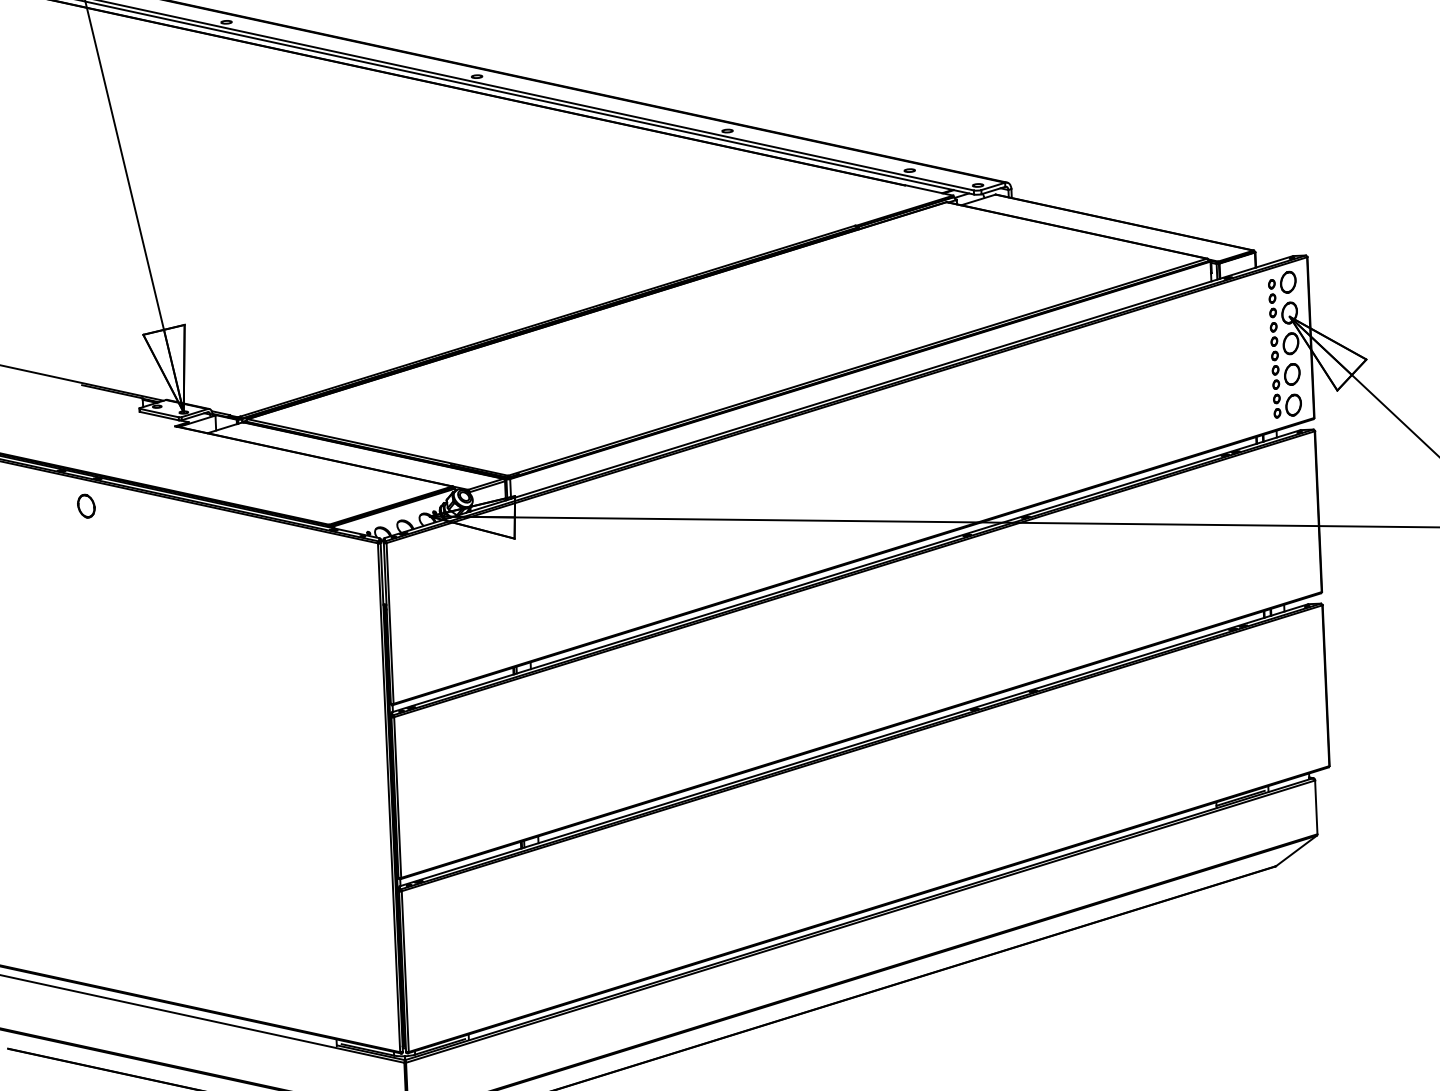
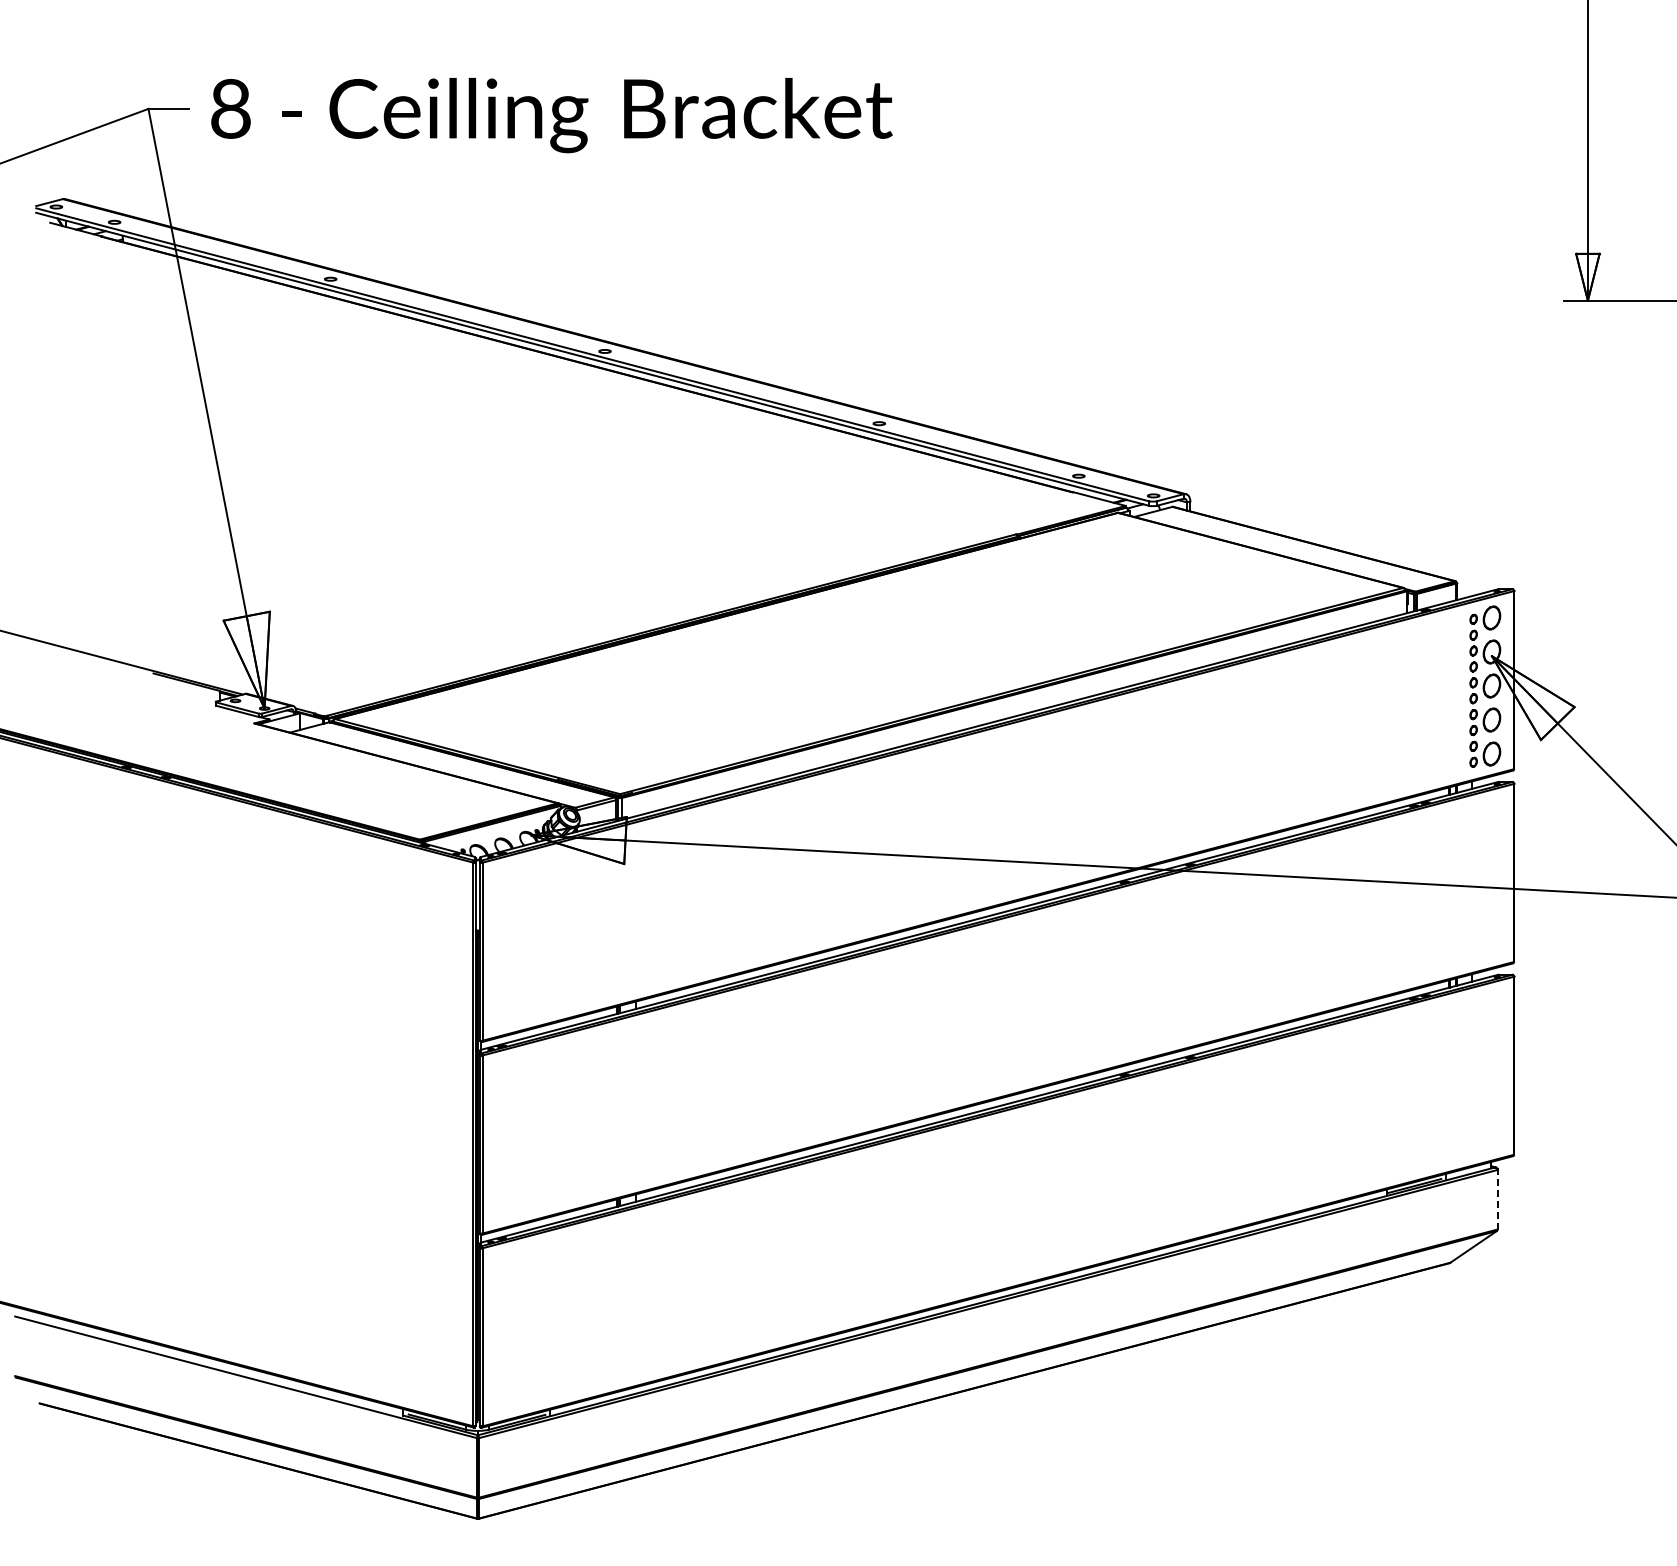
part: (86, 505) -> (152, 806), removed
line: (1316, 807) -> (1497, 1199), solid -> dashed

